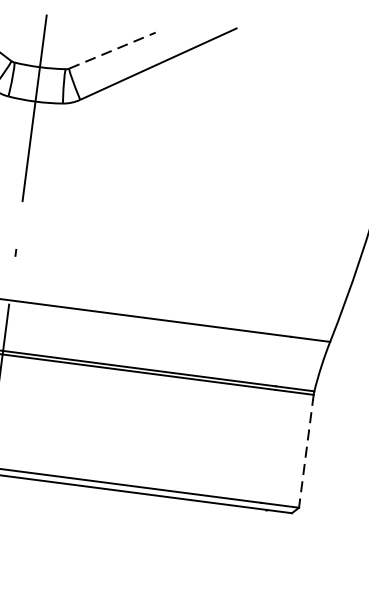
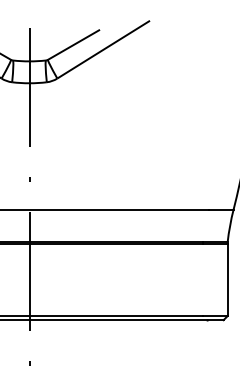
line: (112, 51) -> (73, 45), dashed -> solid
line: (306, 451) -> (227, 280), dashed -> solid

